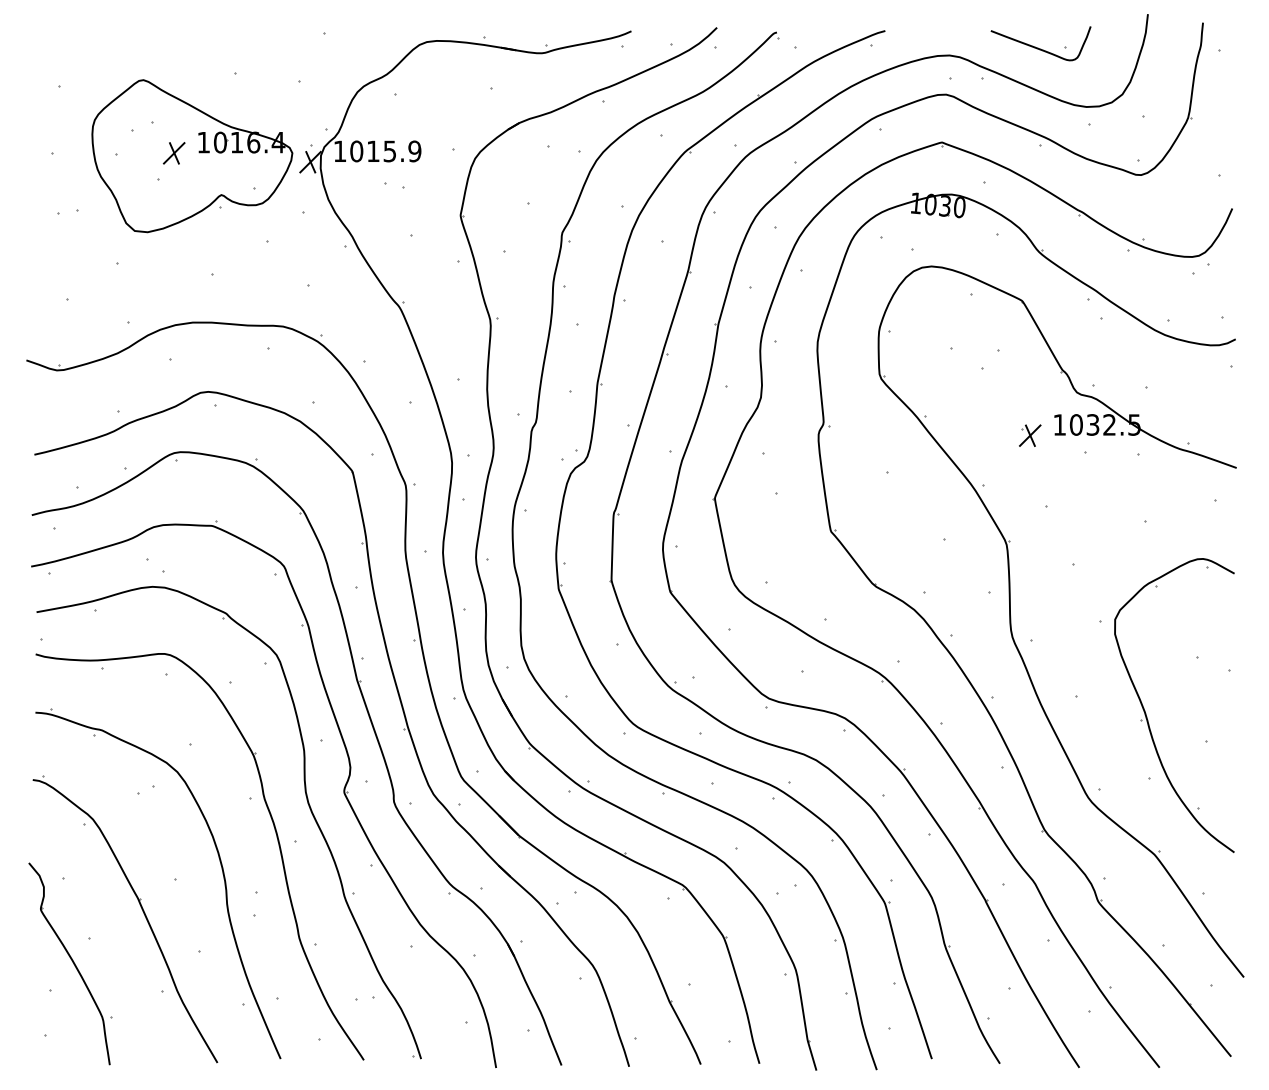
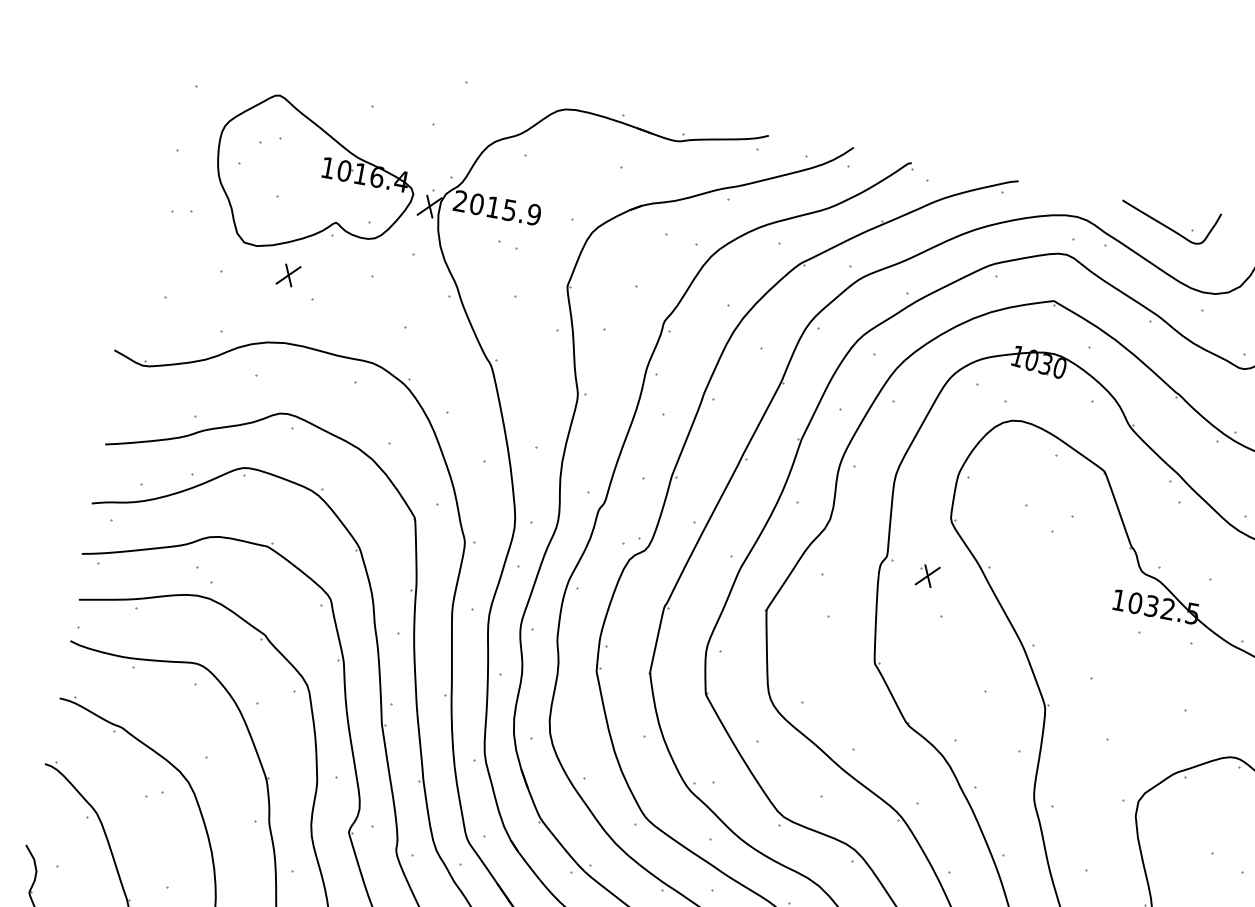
text: (339, 150) -> (460, 200), 1015.9 -> 2015.9
part: (173, 153) -> (287, 275), moved
part: (1030, 435) -> (928, 575), moved

